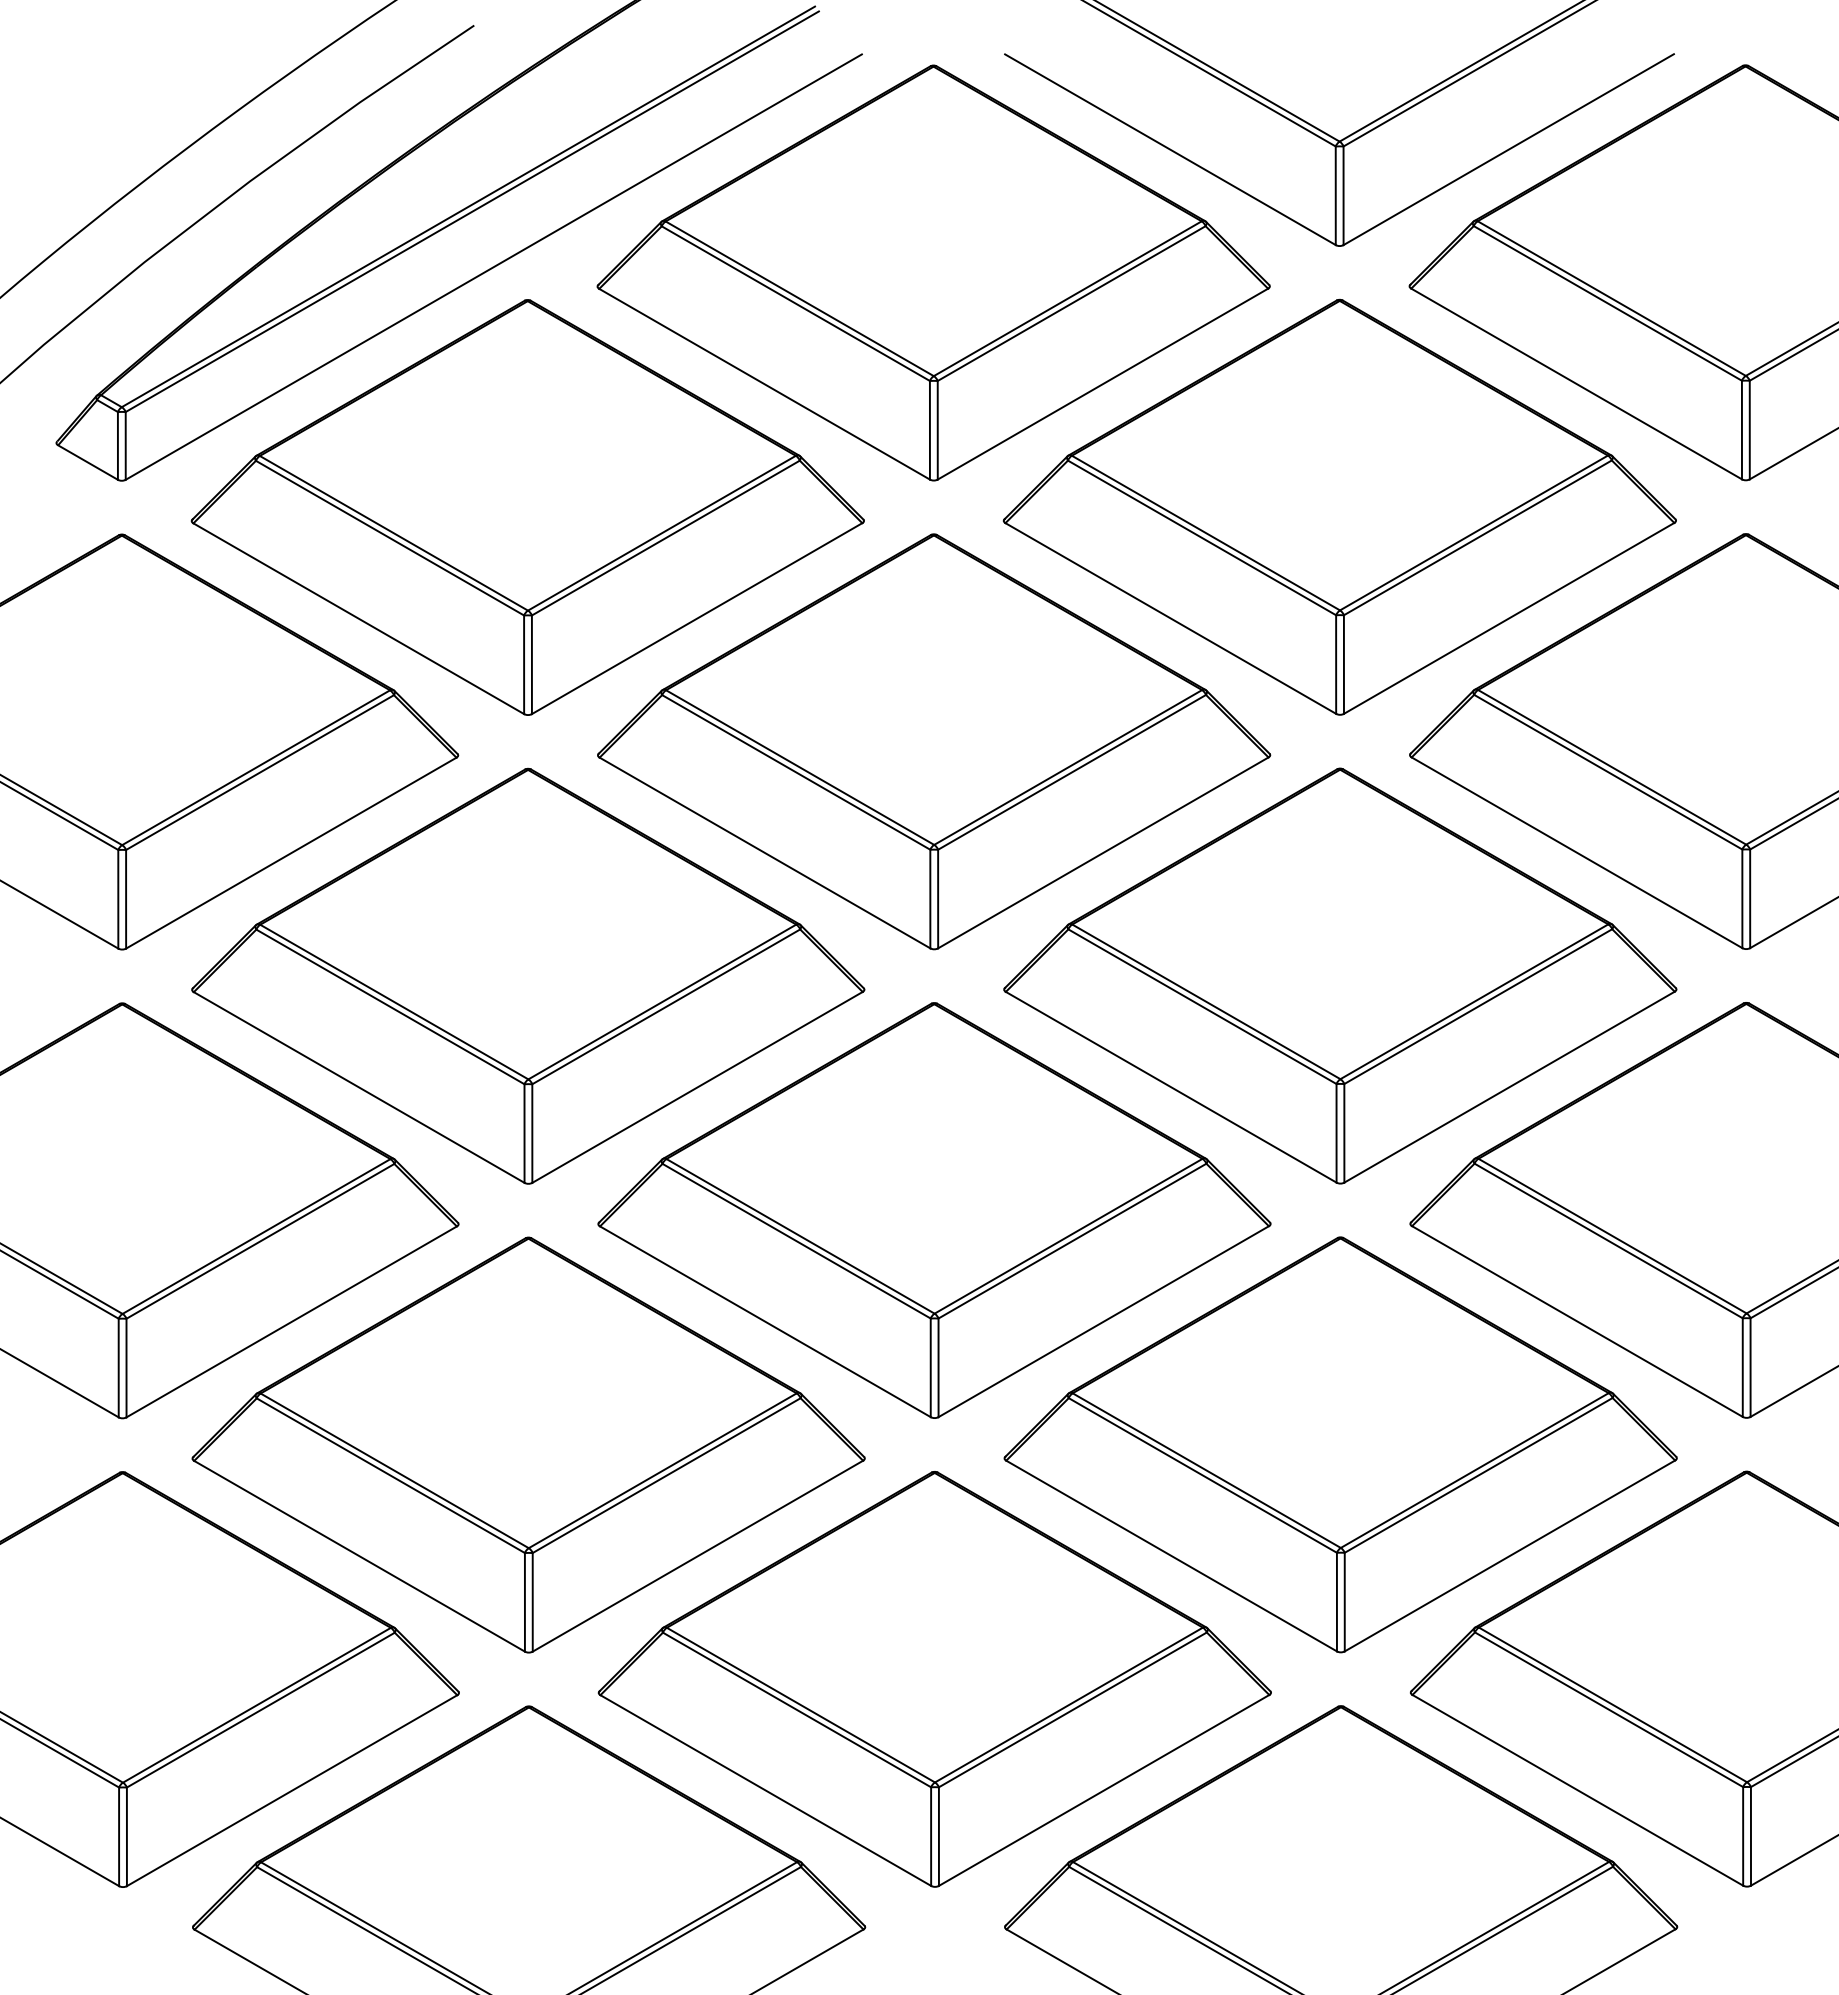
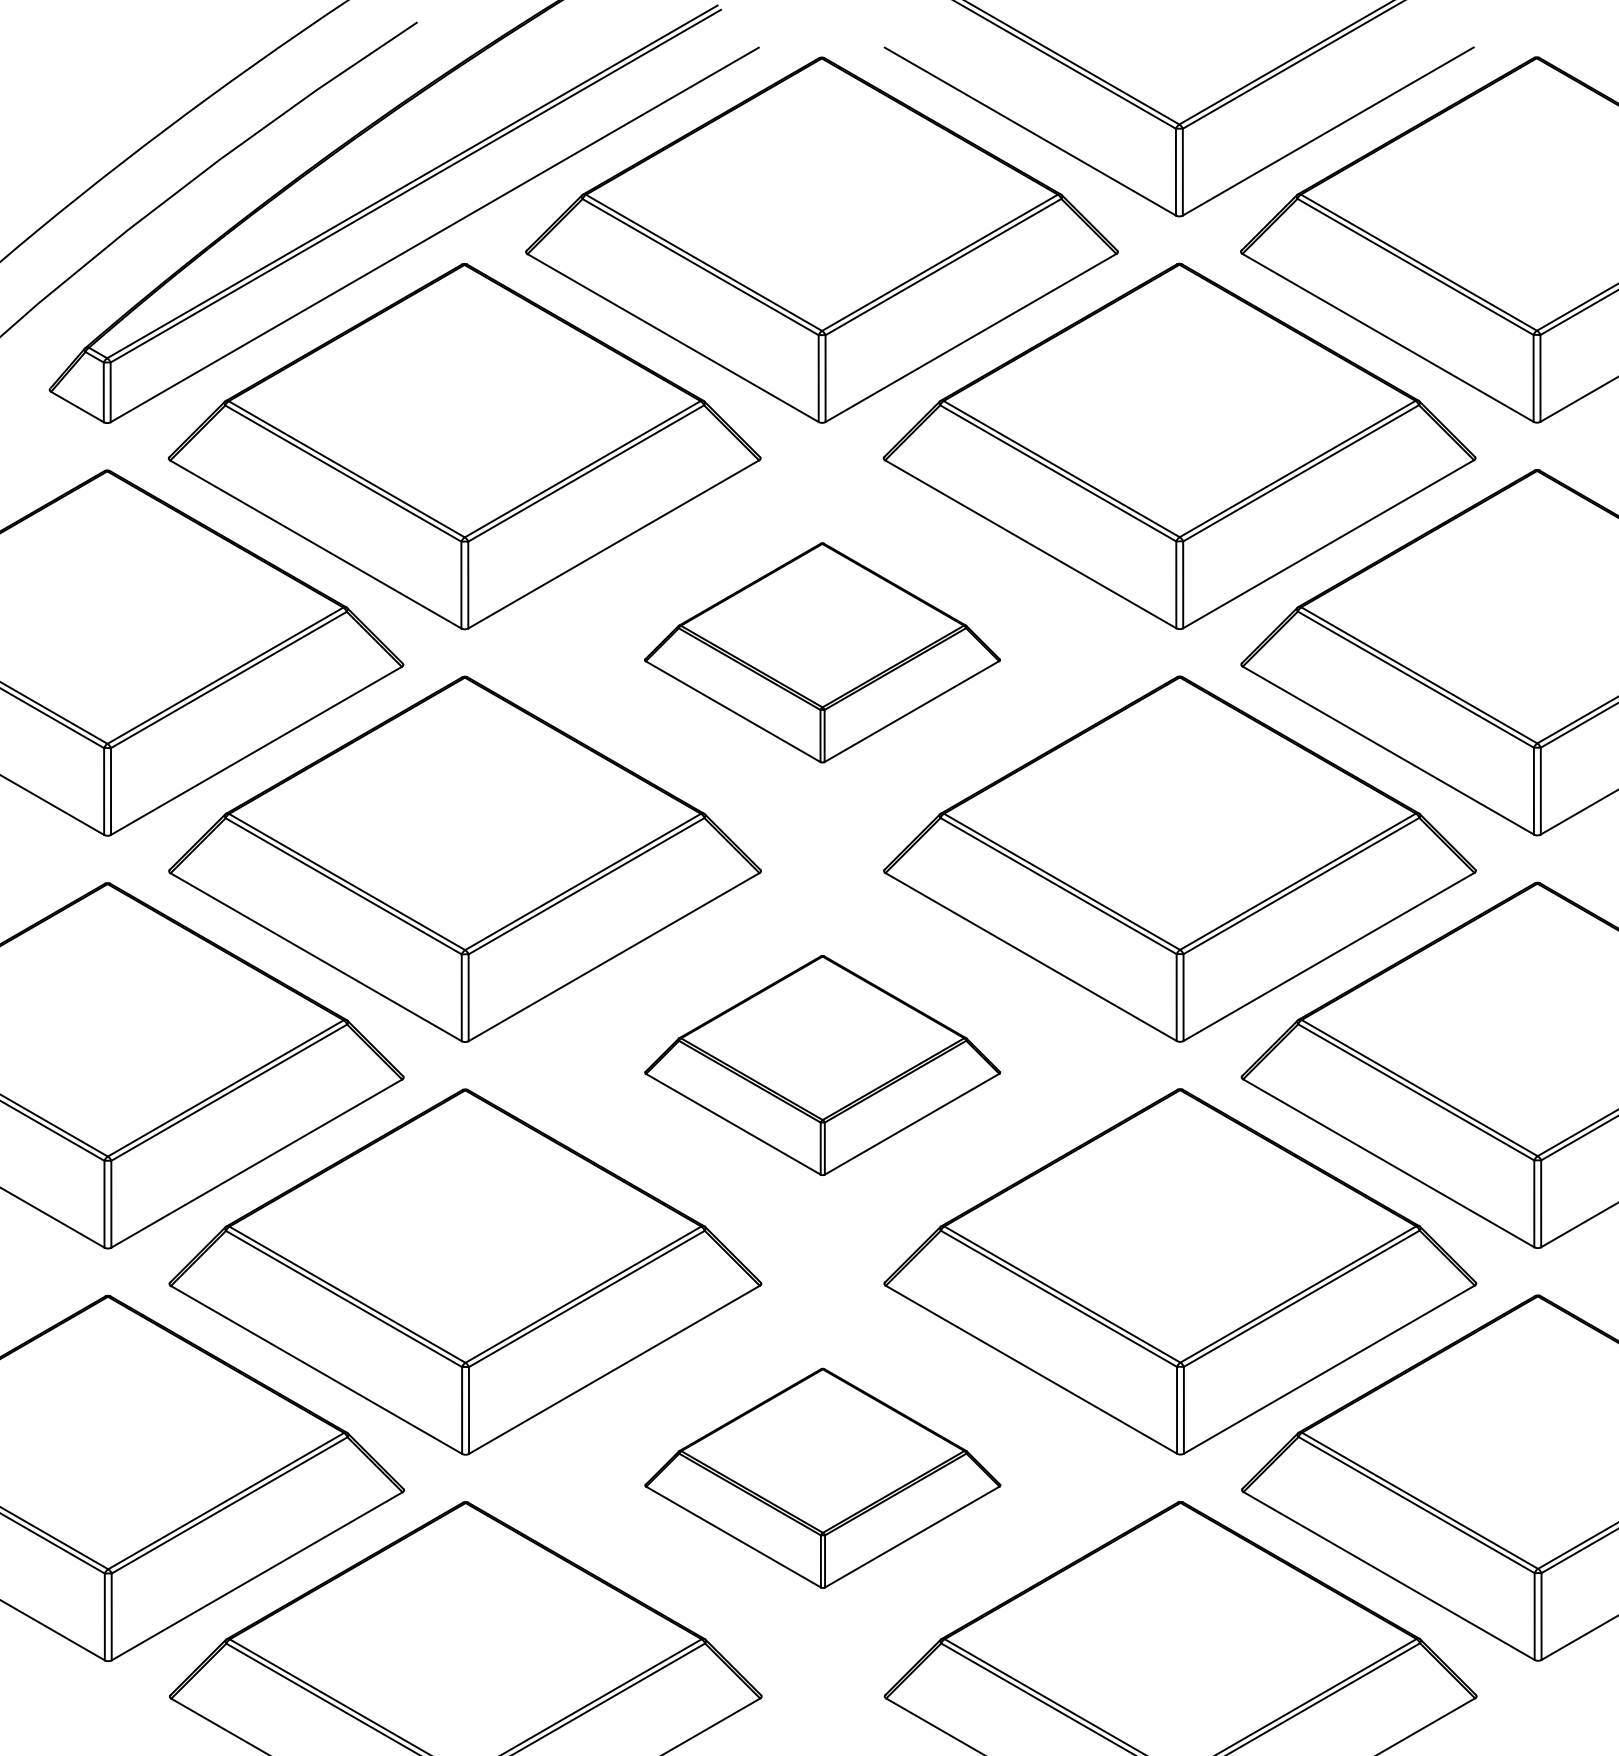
part: (934, 741) -> (822, 652), size x0.6
part: (934, 1210) -> (822, 1065), size x0.6
part: (934, 1679) -> (822, 1478), size x0.6

